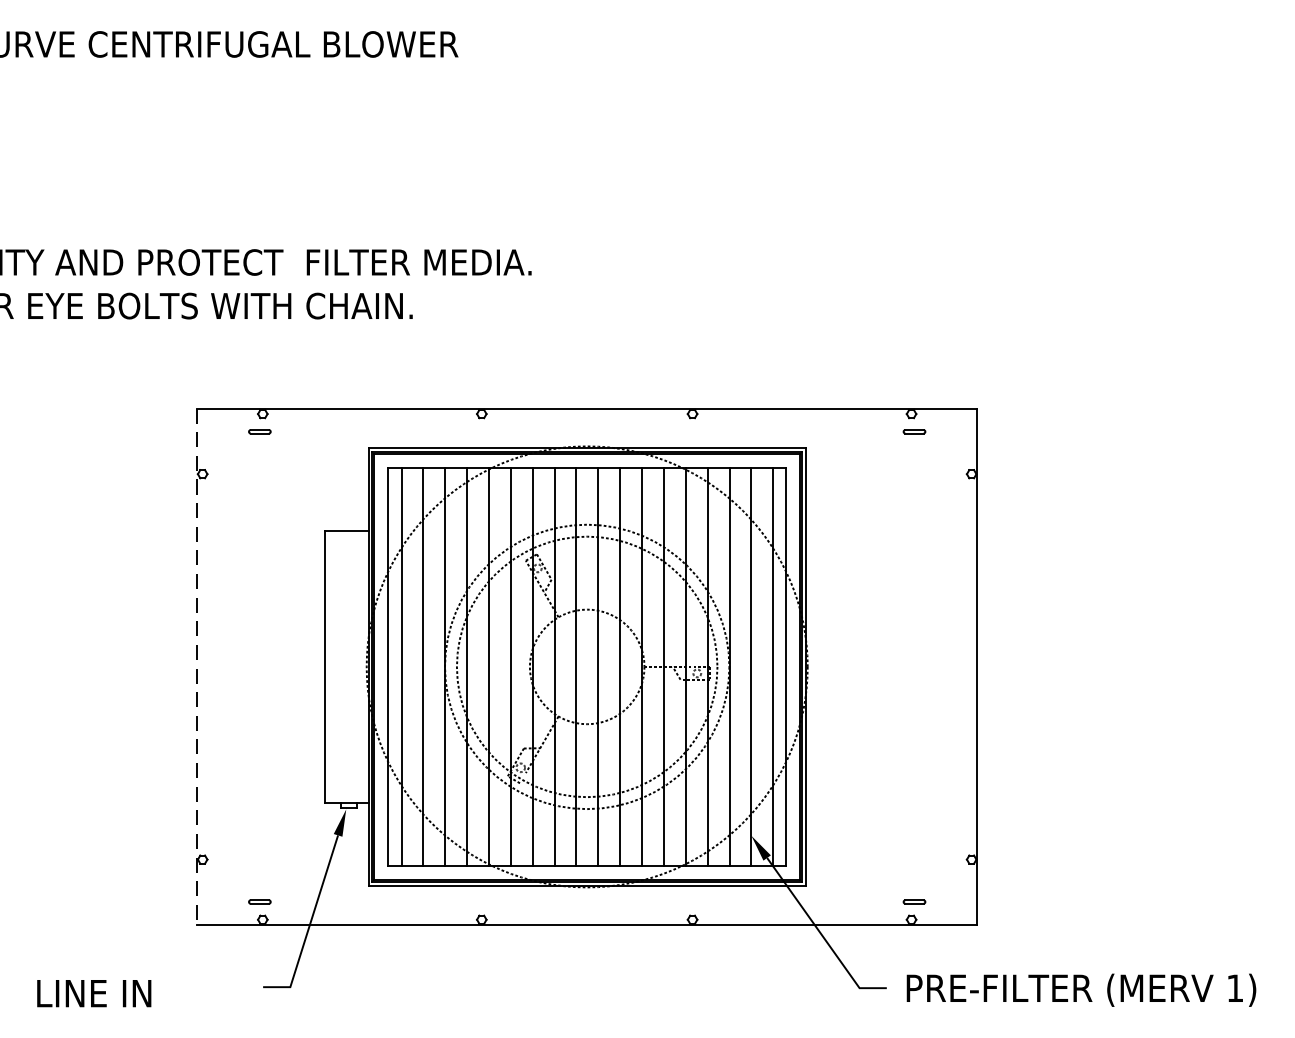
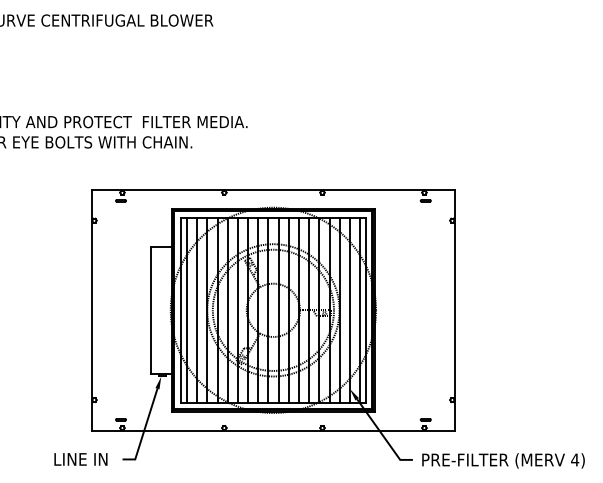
line: (196, 667) -> (91, 310), dashed -> solid
text: (1236, 987) -> (575, 459), 1) -> 4)
text: (93, 993) -> (80, 459), moved

